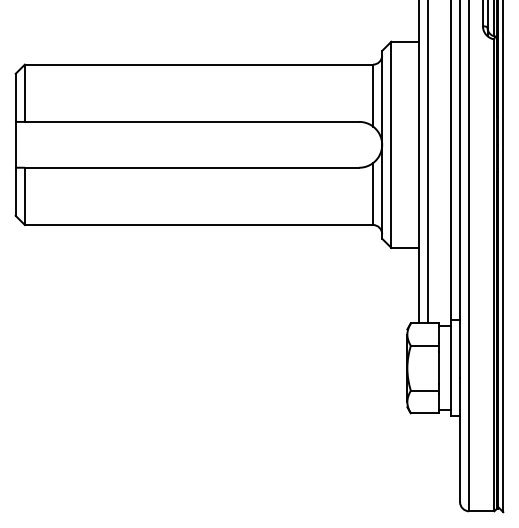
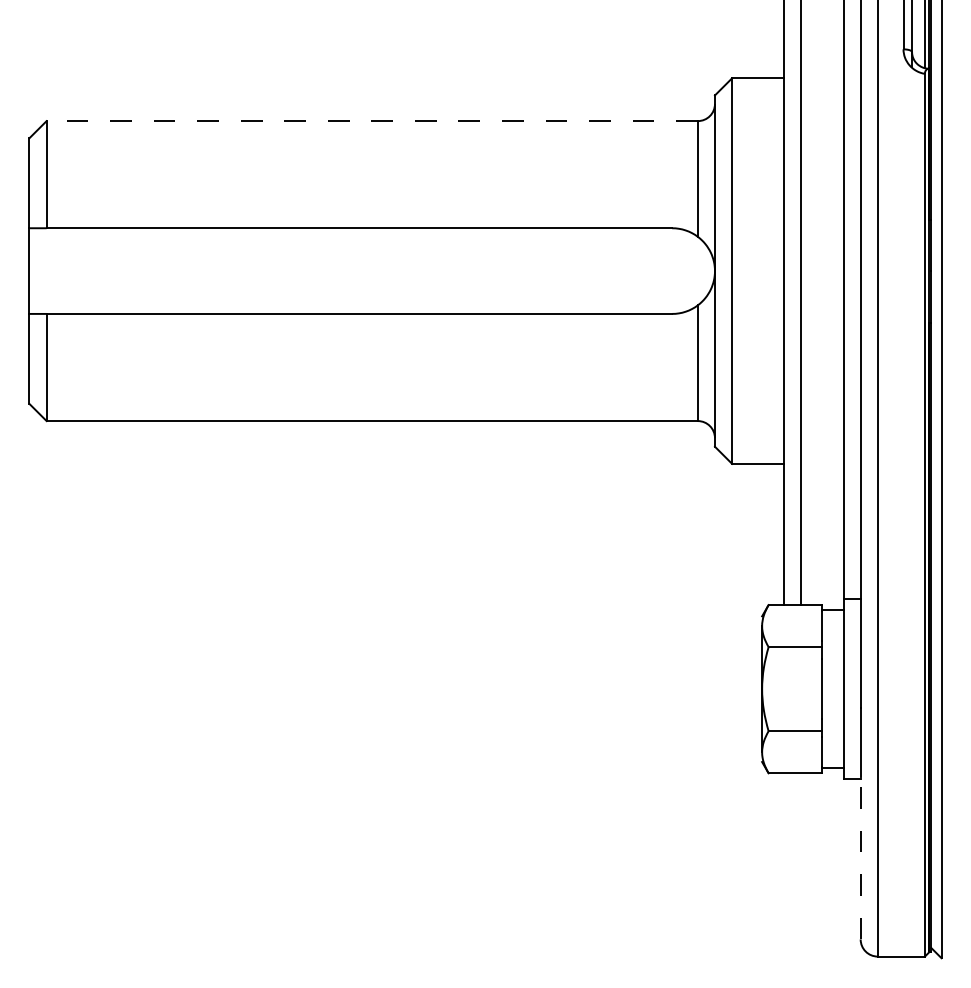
line: (198, 64) -> (371, 120), solid -> dashed
line: (460, 458) -> (861, 857), solid -> dashed

